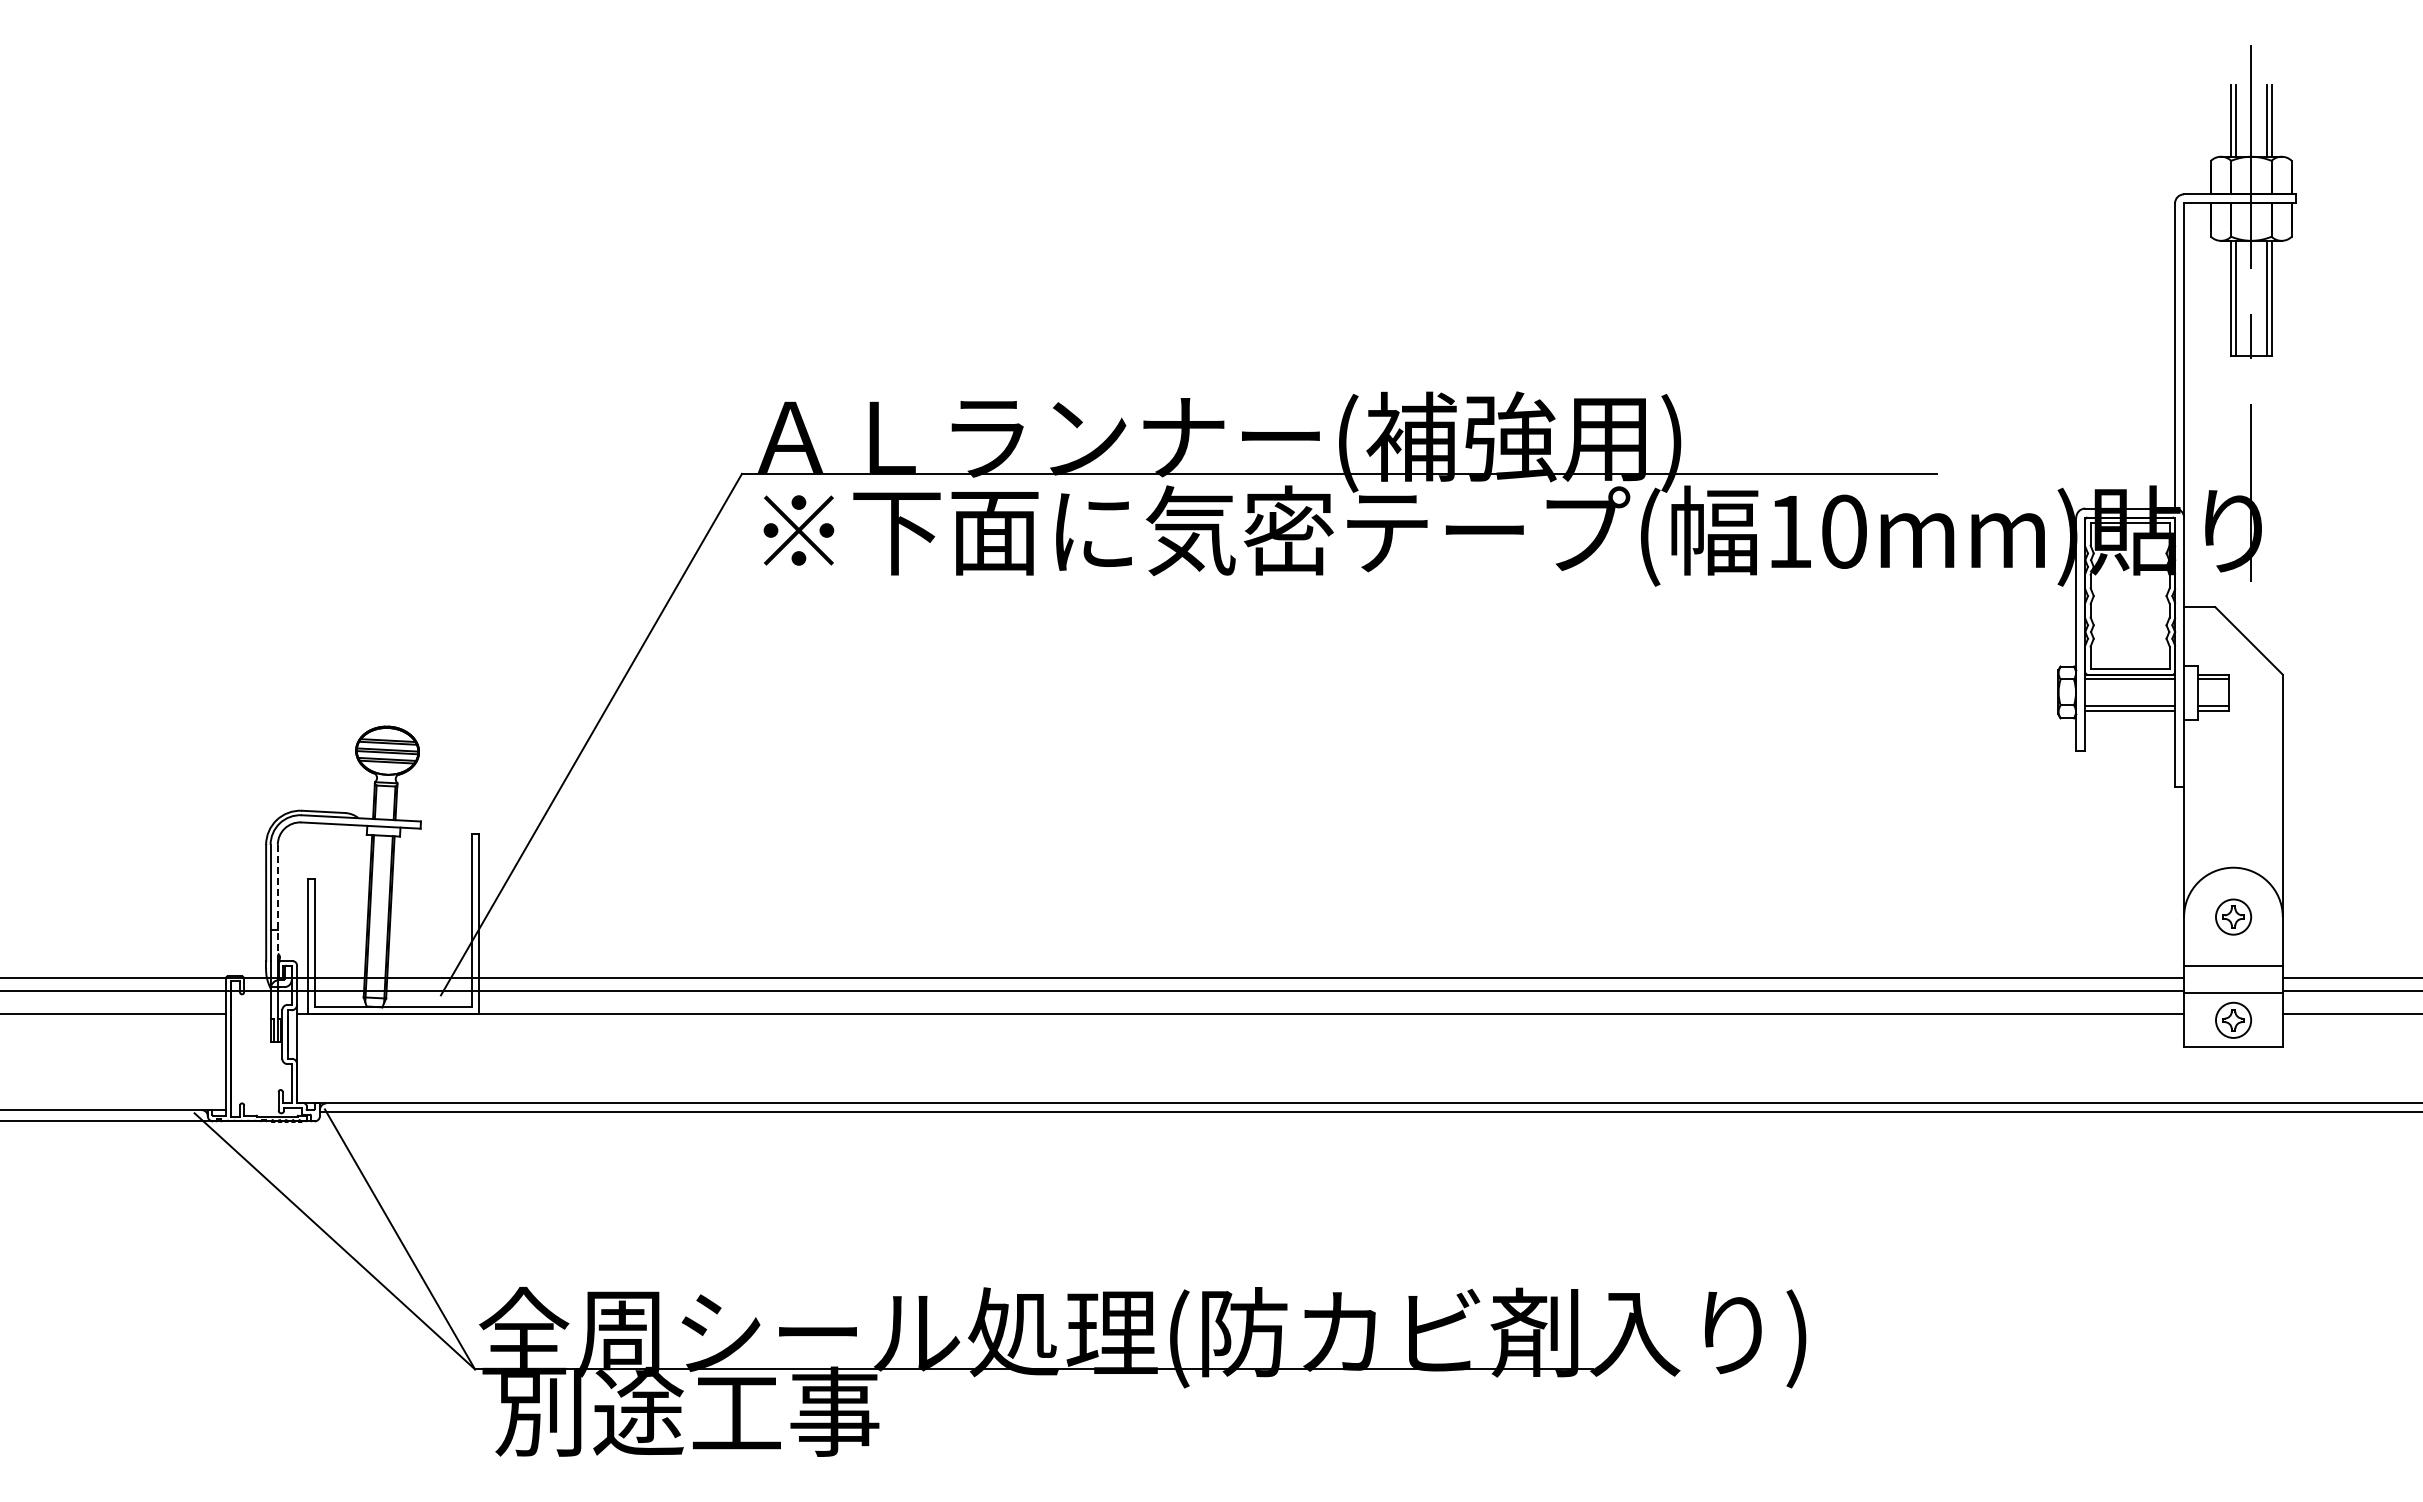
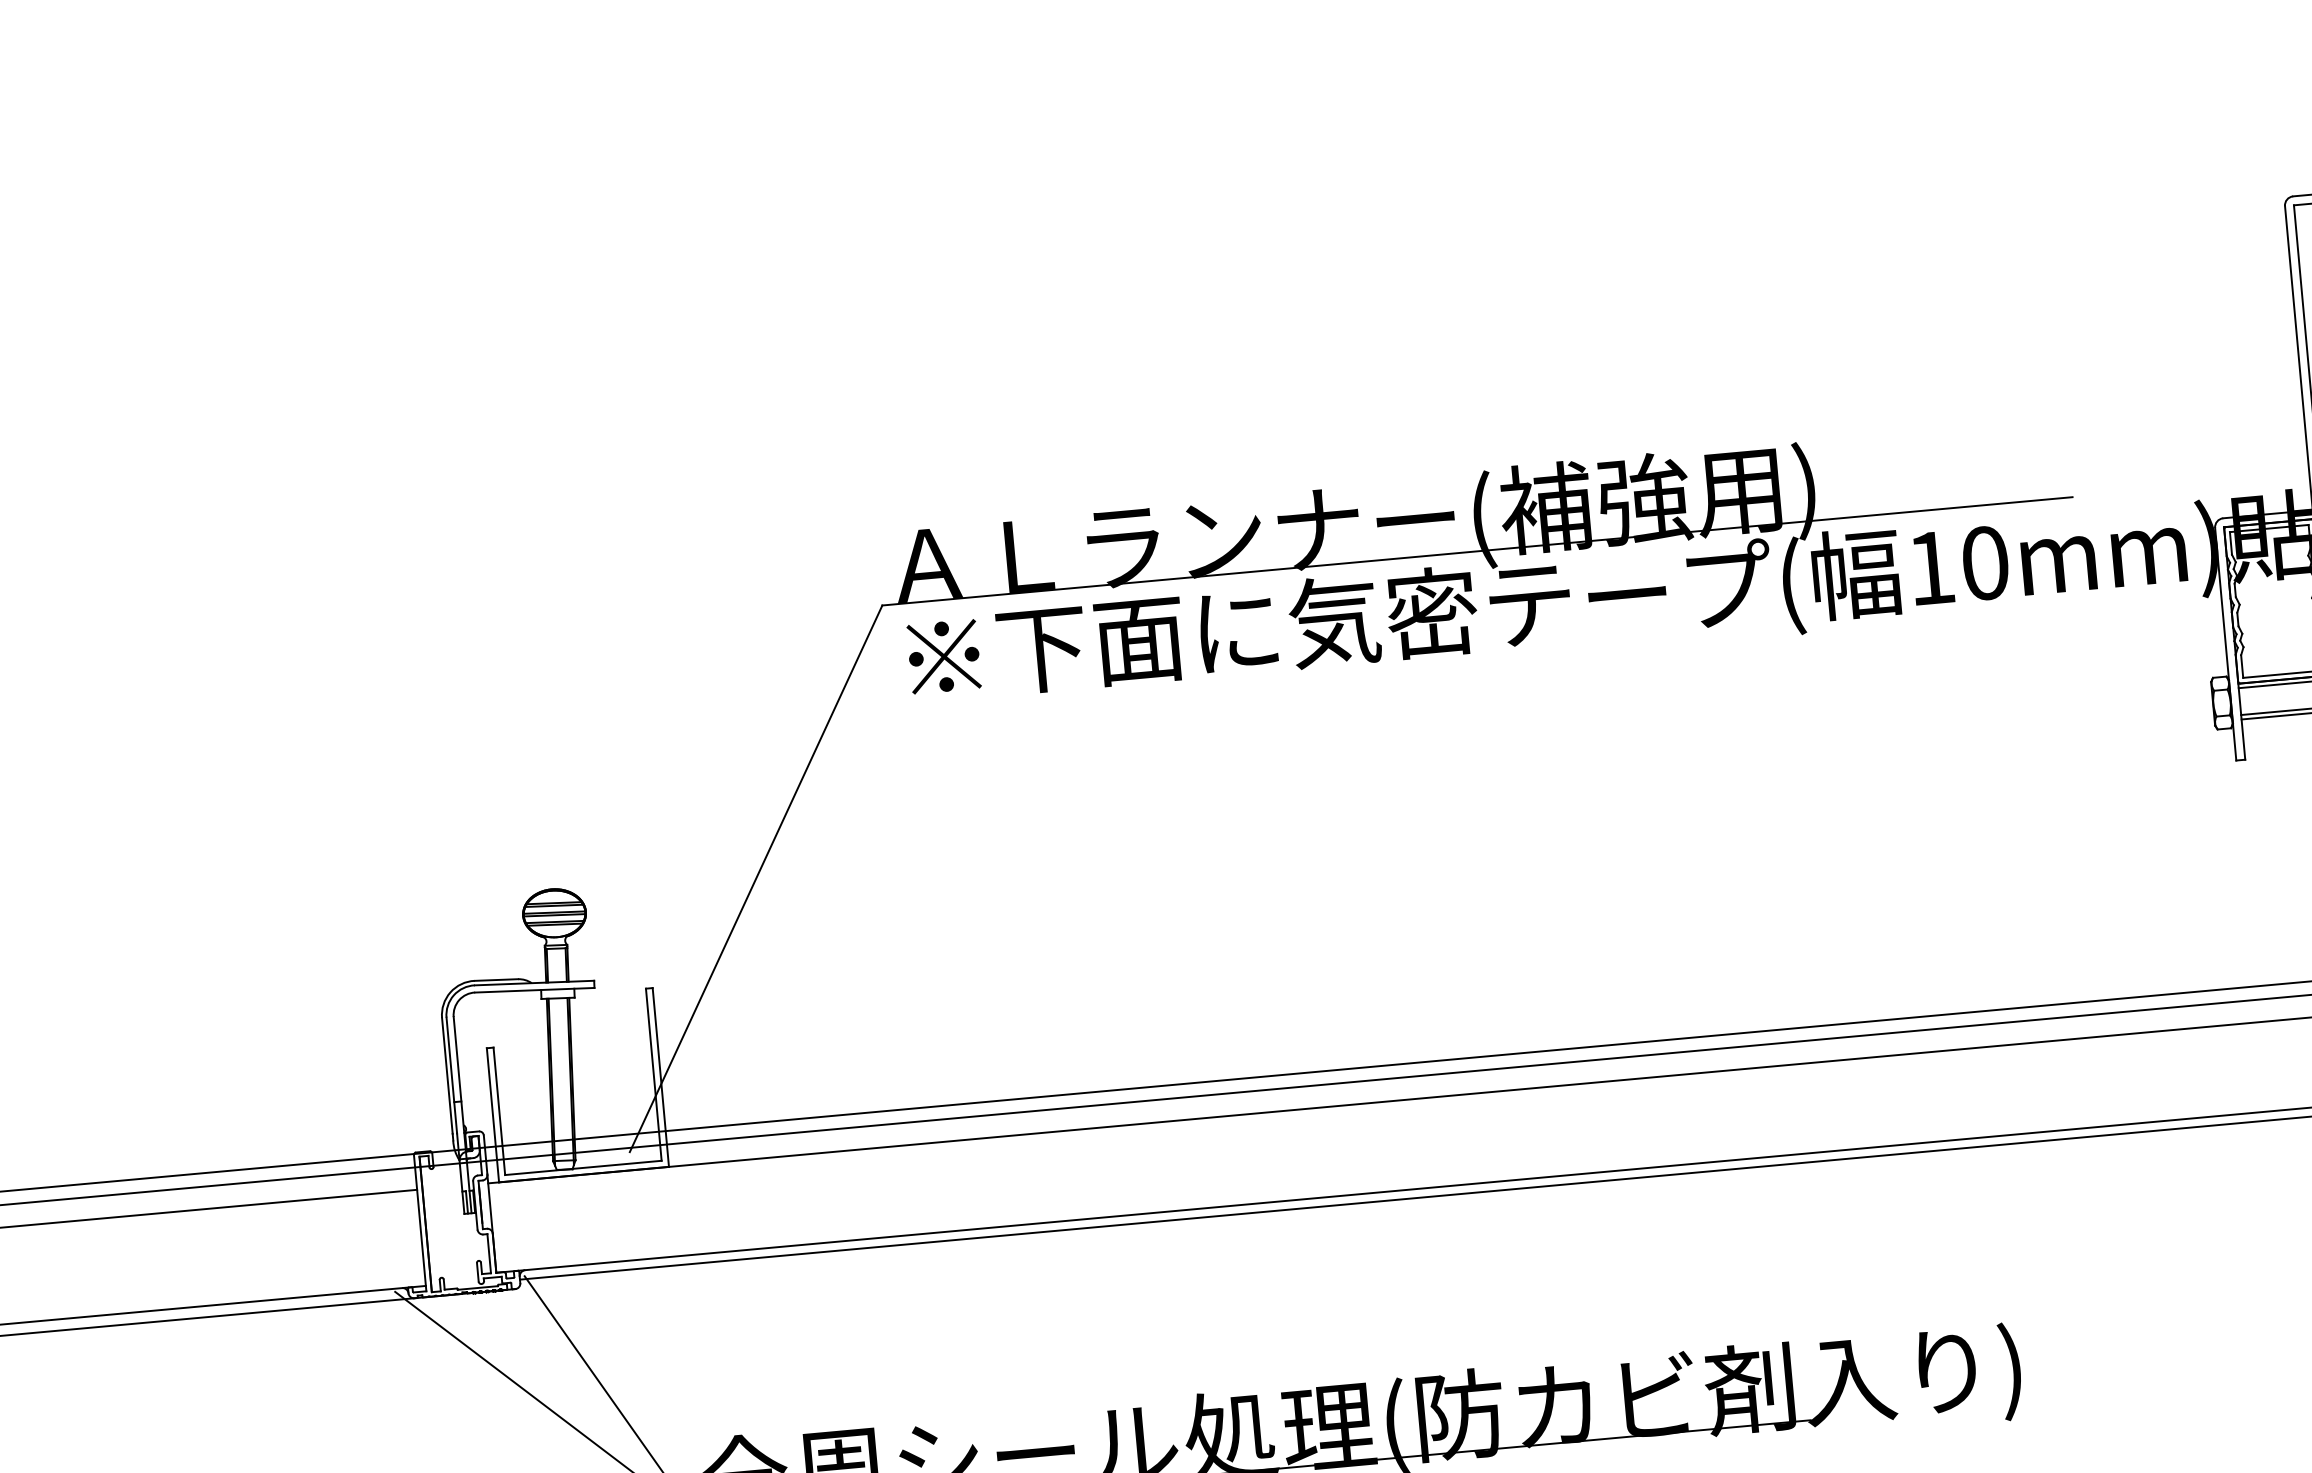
line: (277, 903) -> (458, 1075), dashed -> solid

